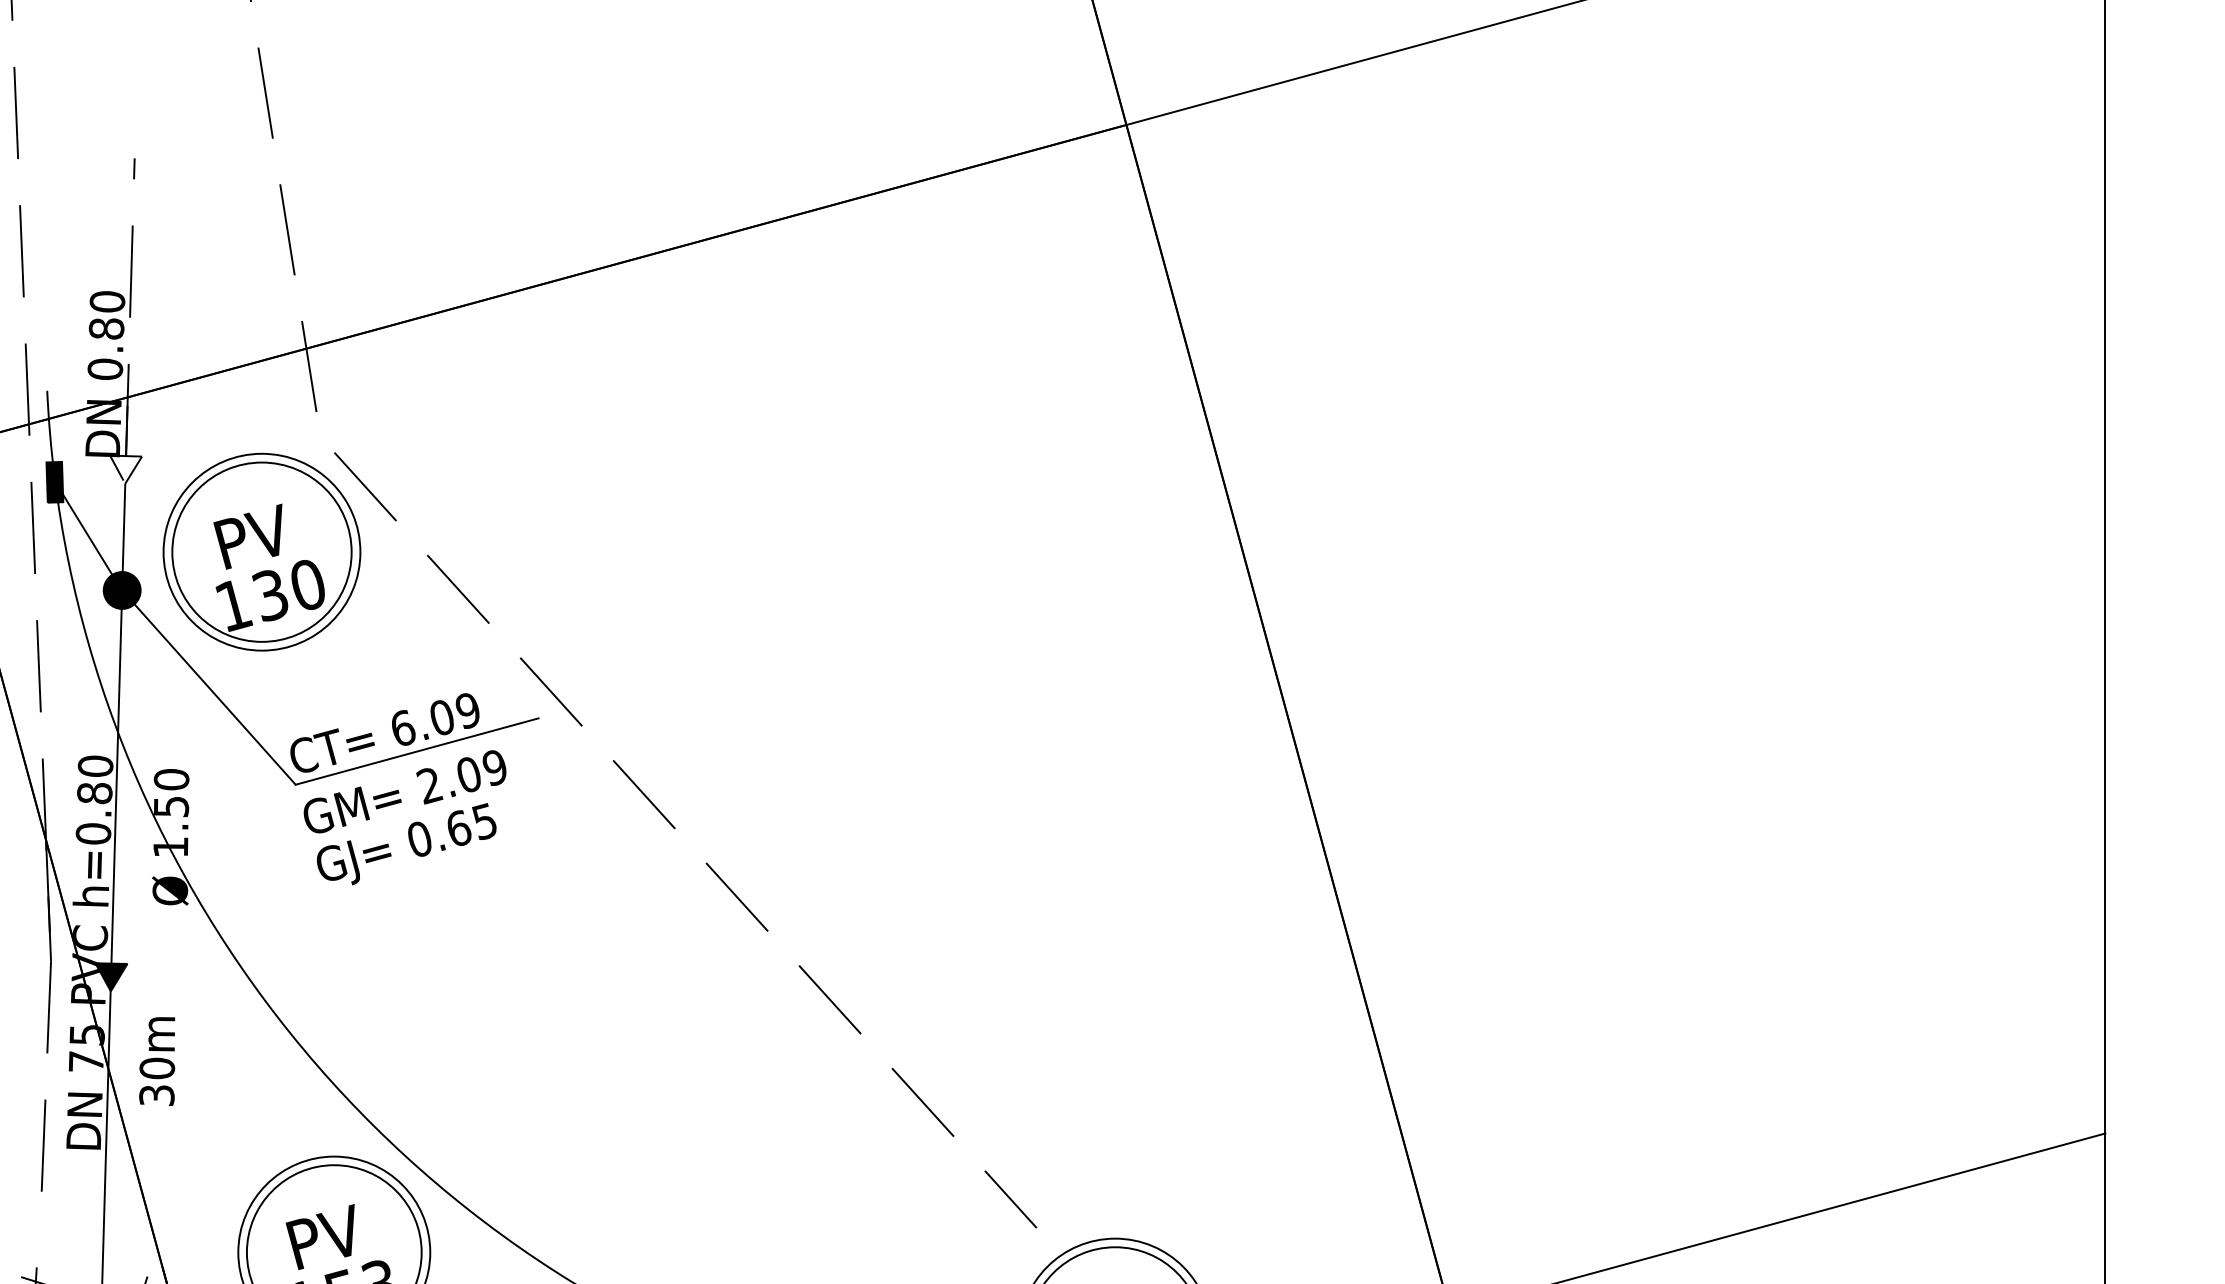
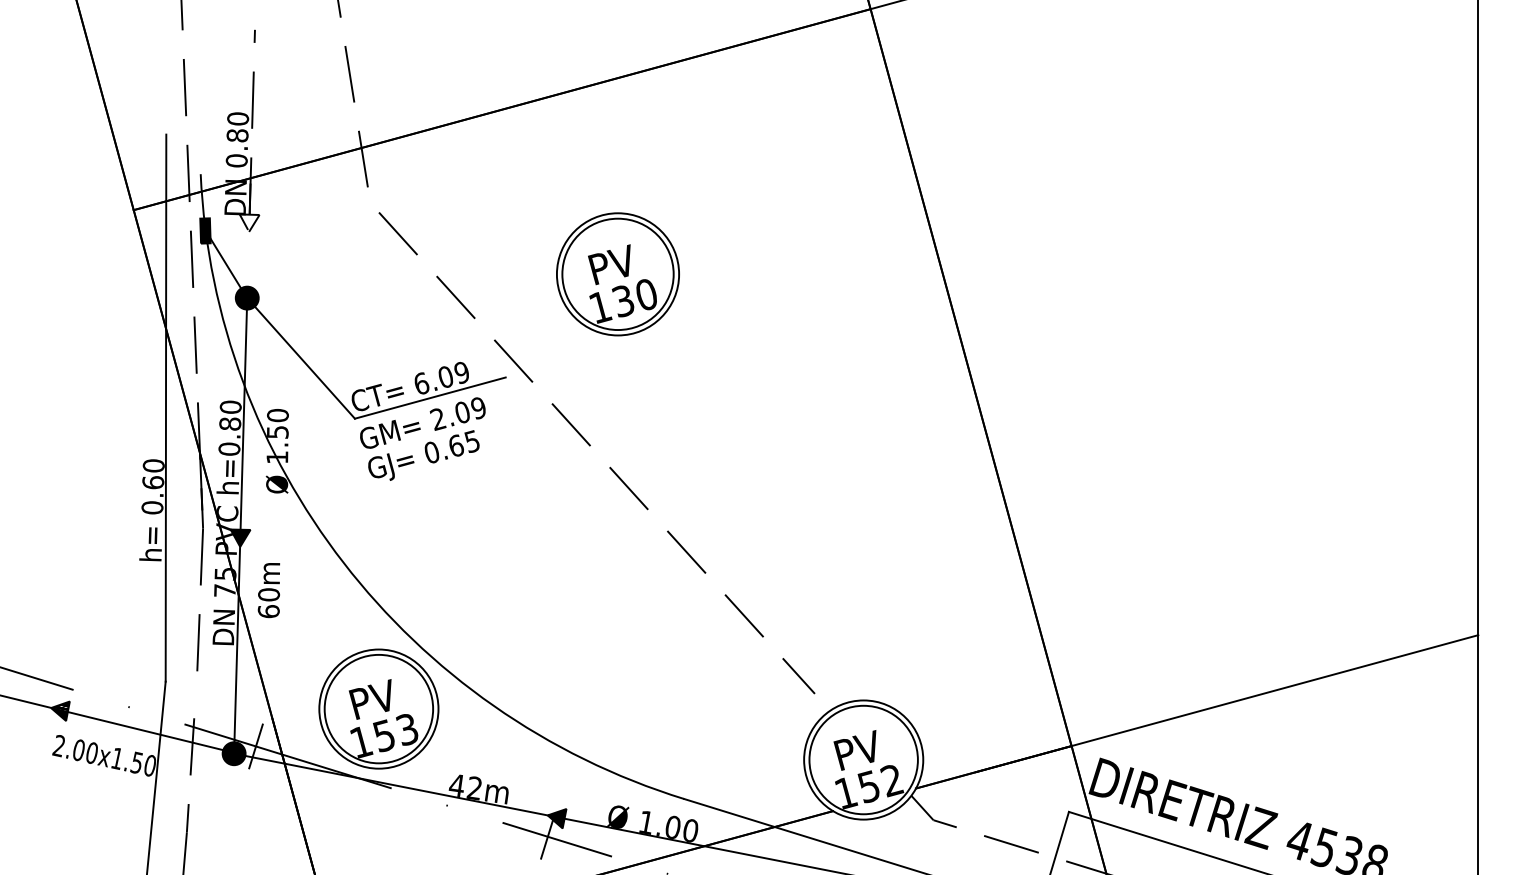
line: (124, 526) -> (248, 258), removed
part: (261, 552) -> (617, 274), moved
text: (156, 1095) -> (268, 611), 30m -> 60m

